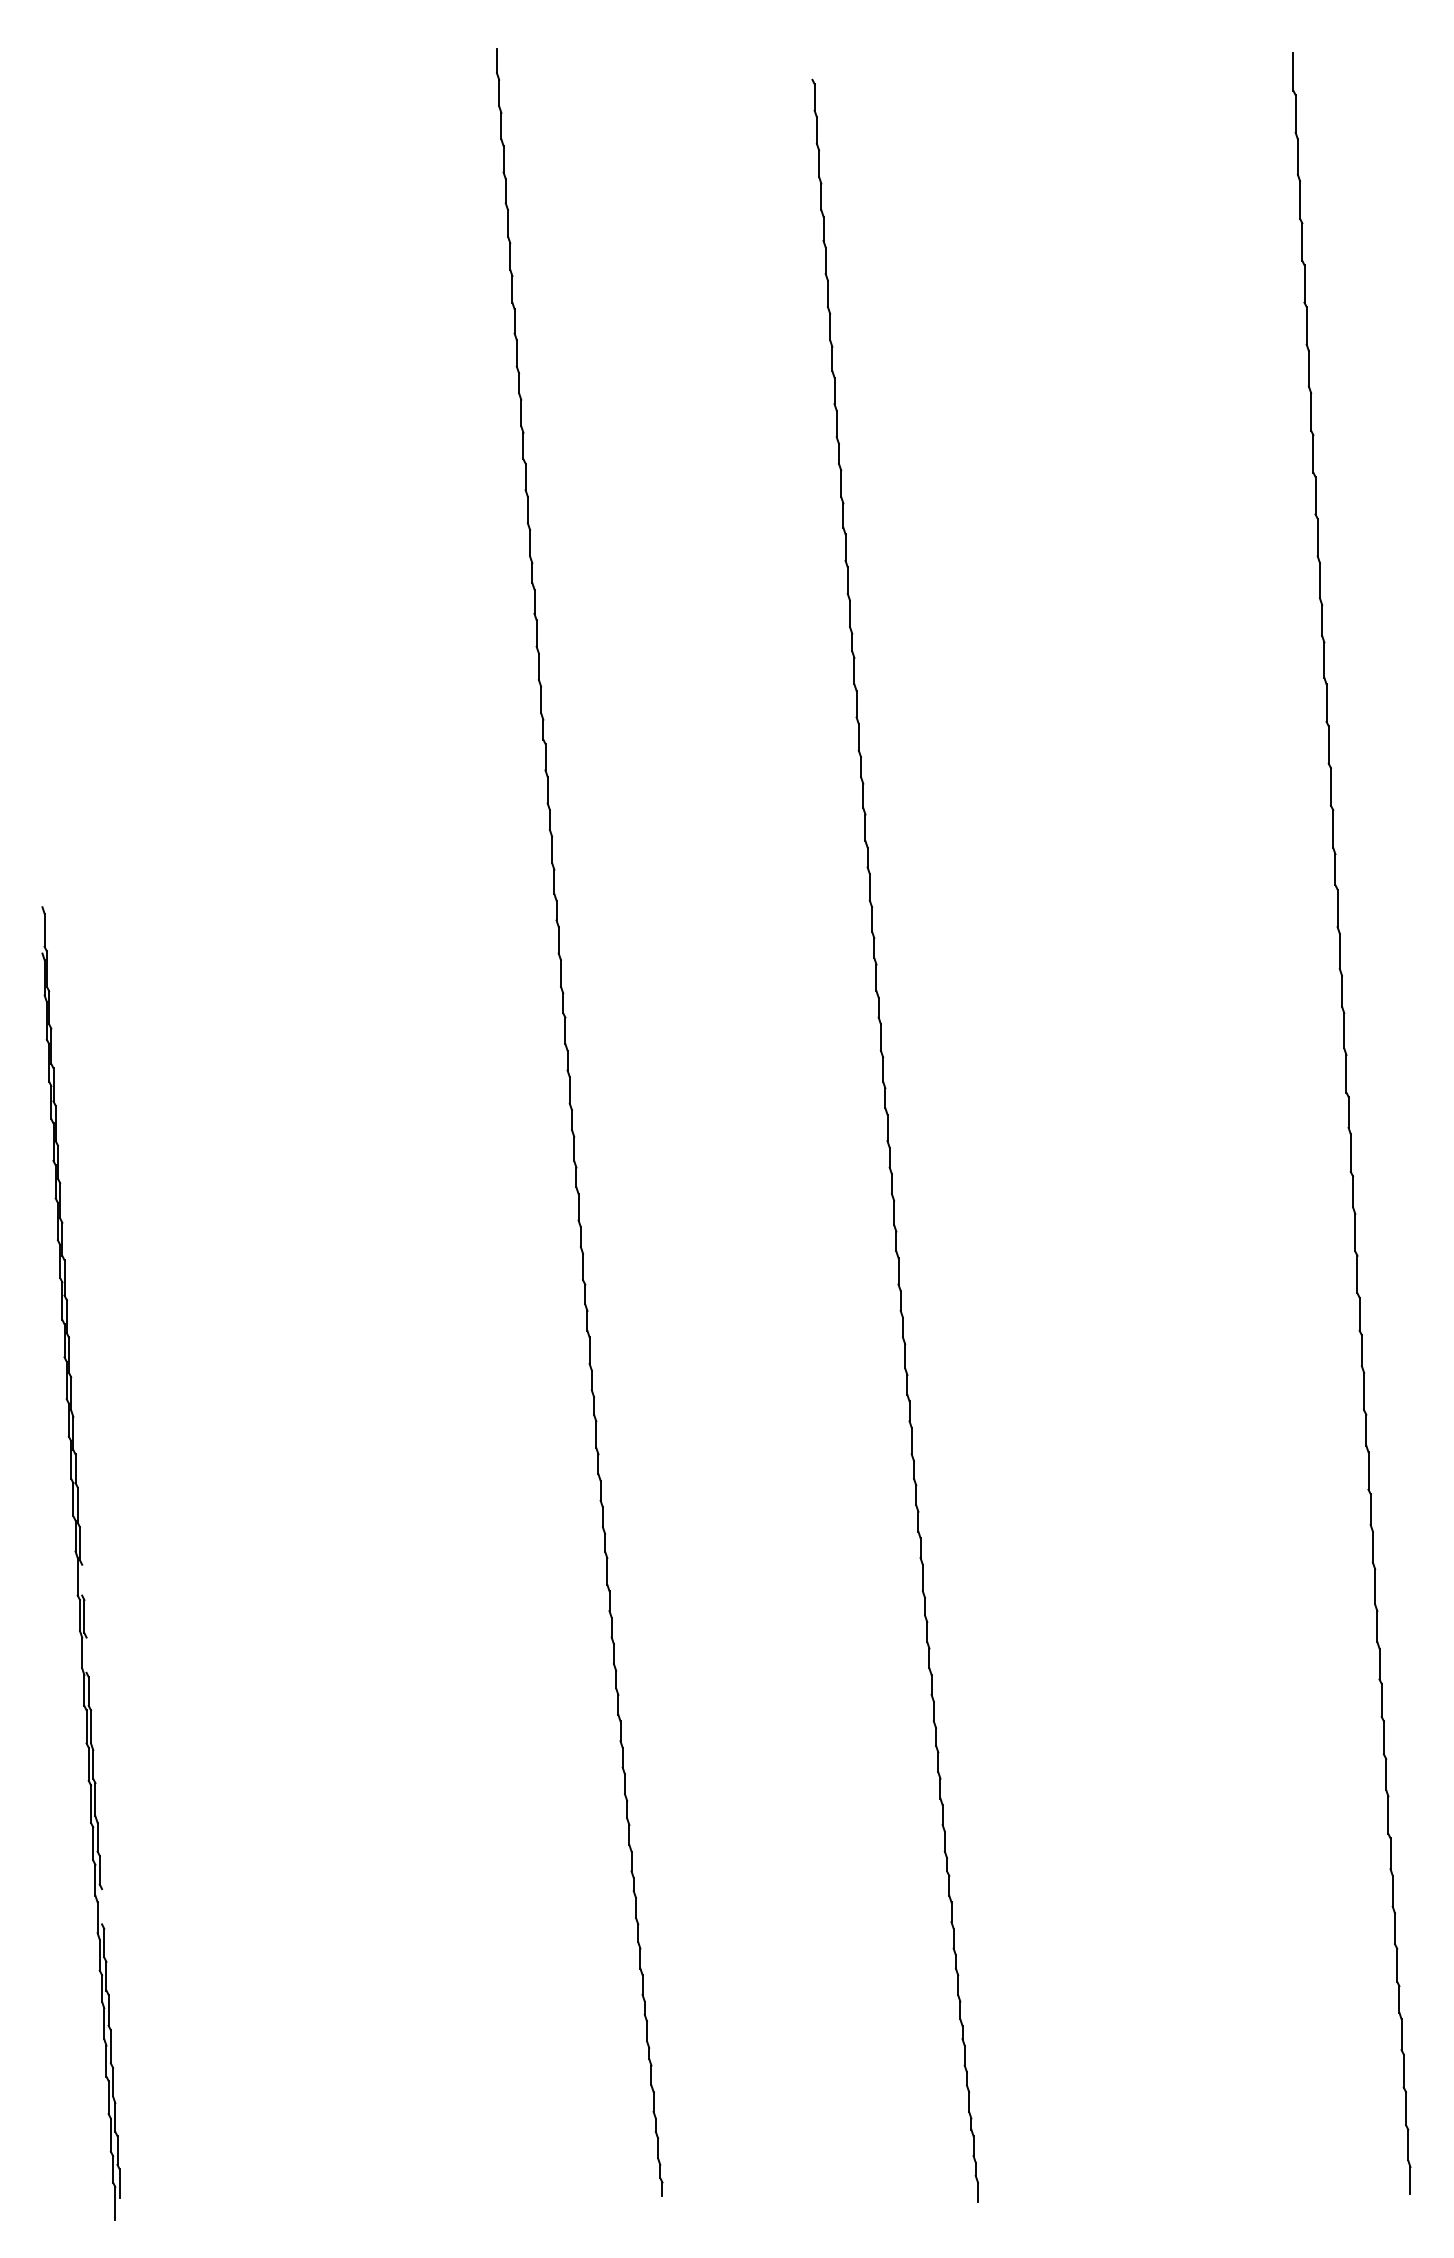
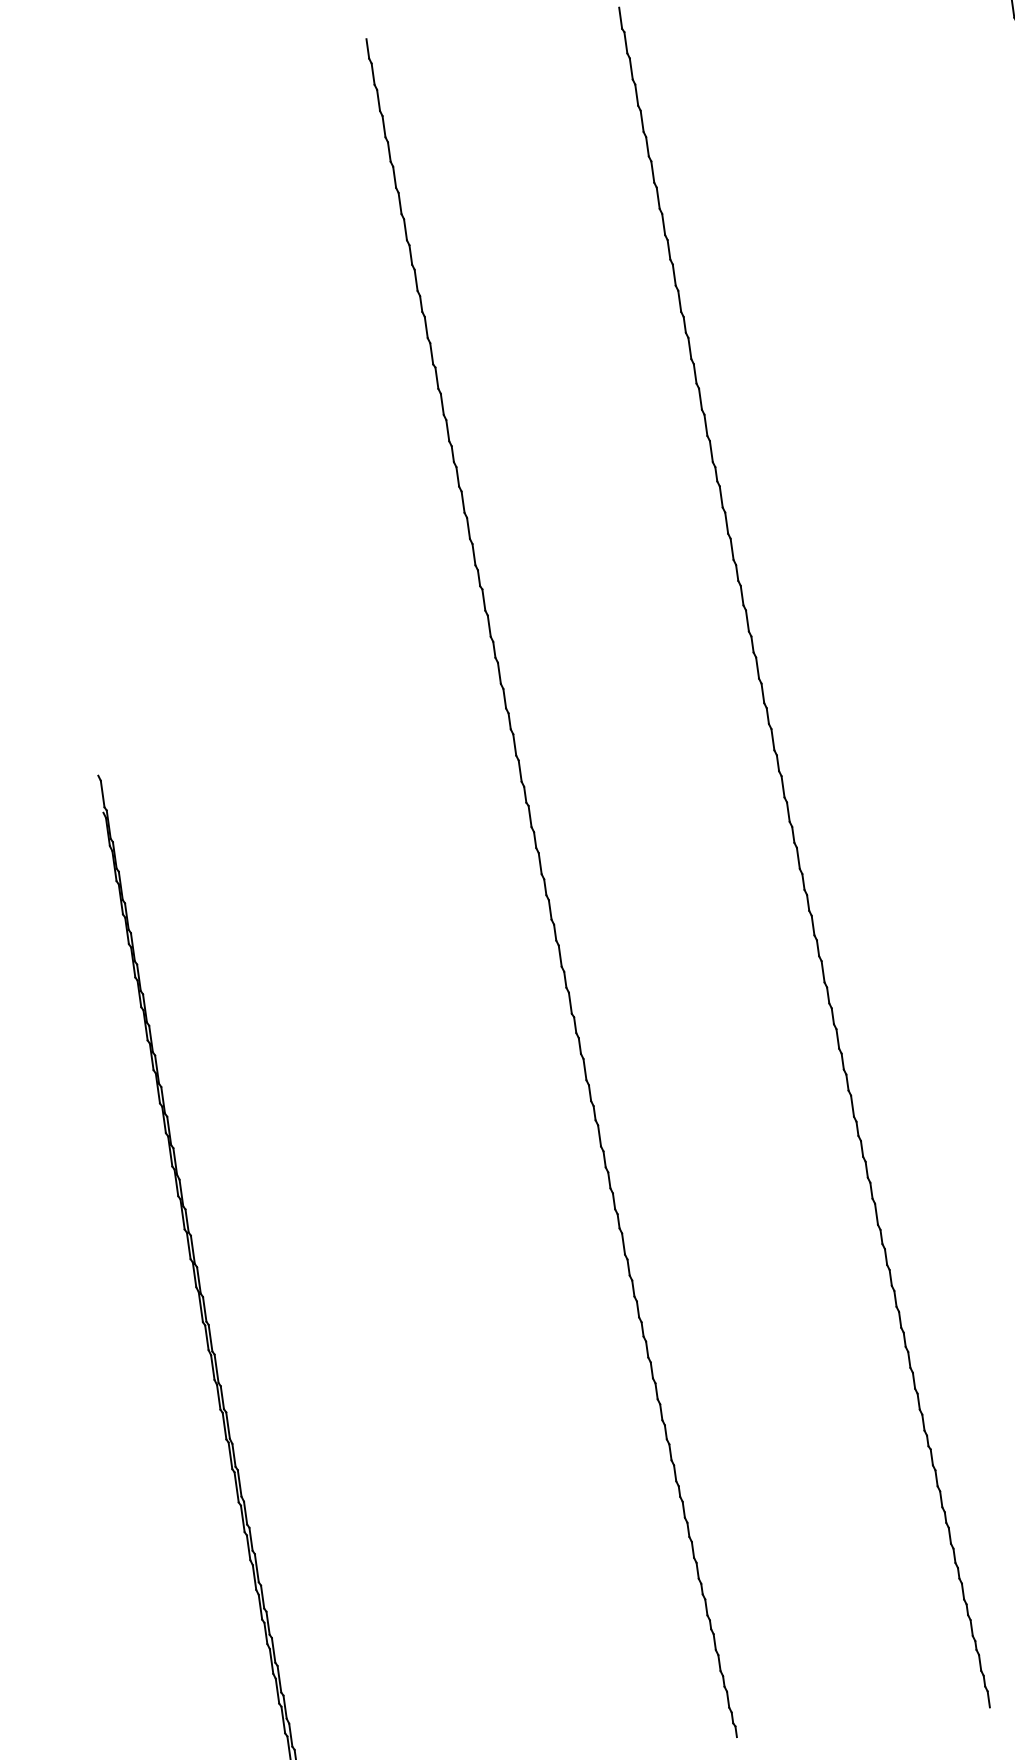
line: (812, 66) -> (620, 18), added
line: (82, 1579) -> (204, 1308), added
line: (86, 1654) -> (216, 1368), added
line: (102, 1906) -> (257, 1567), added

